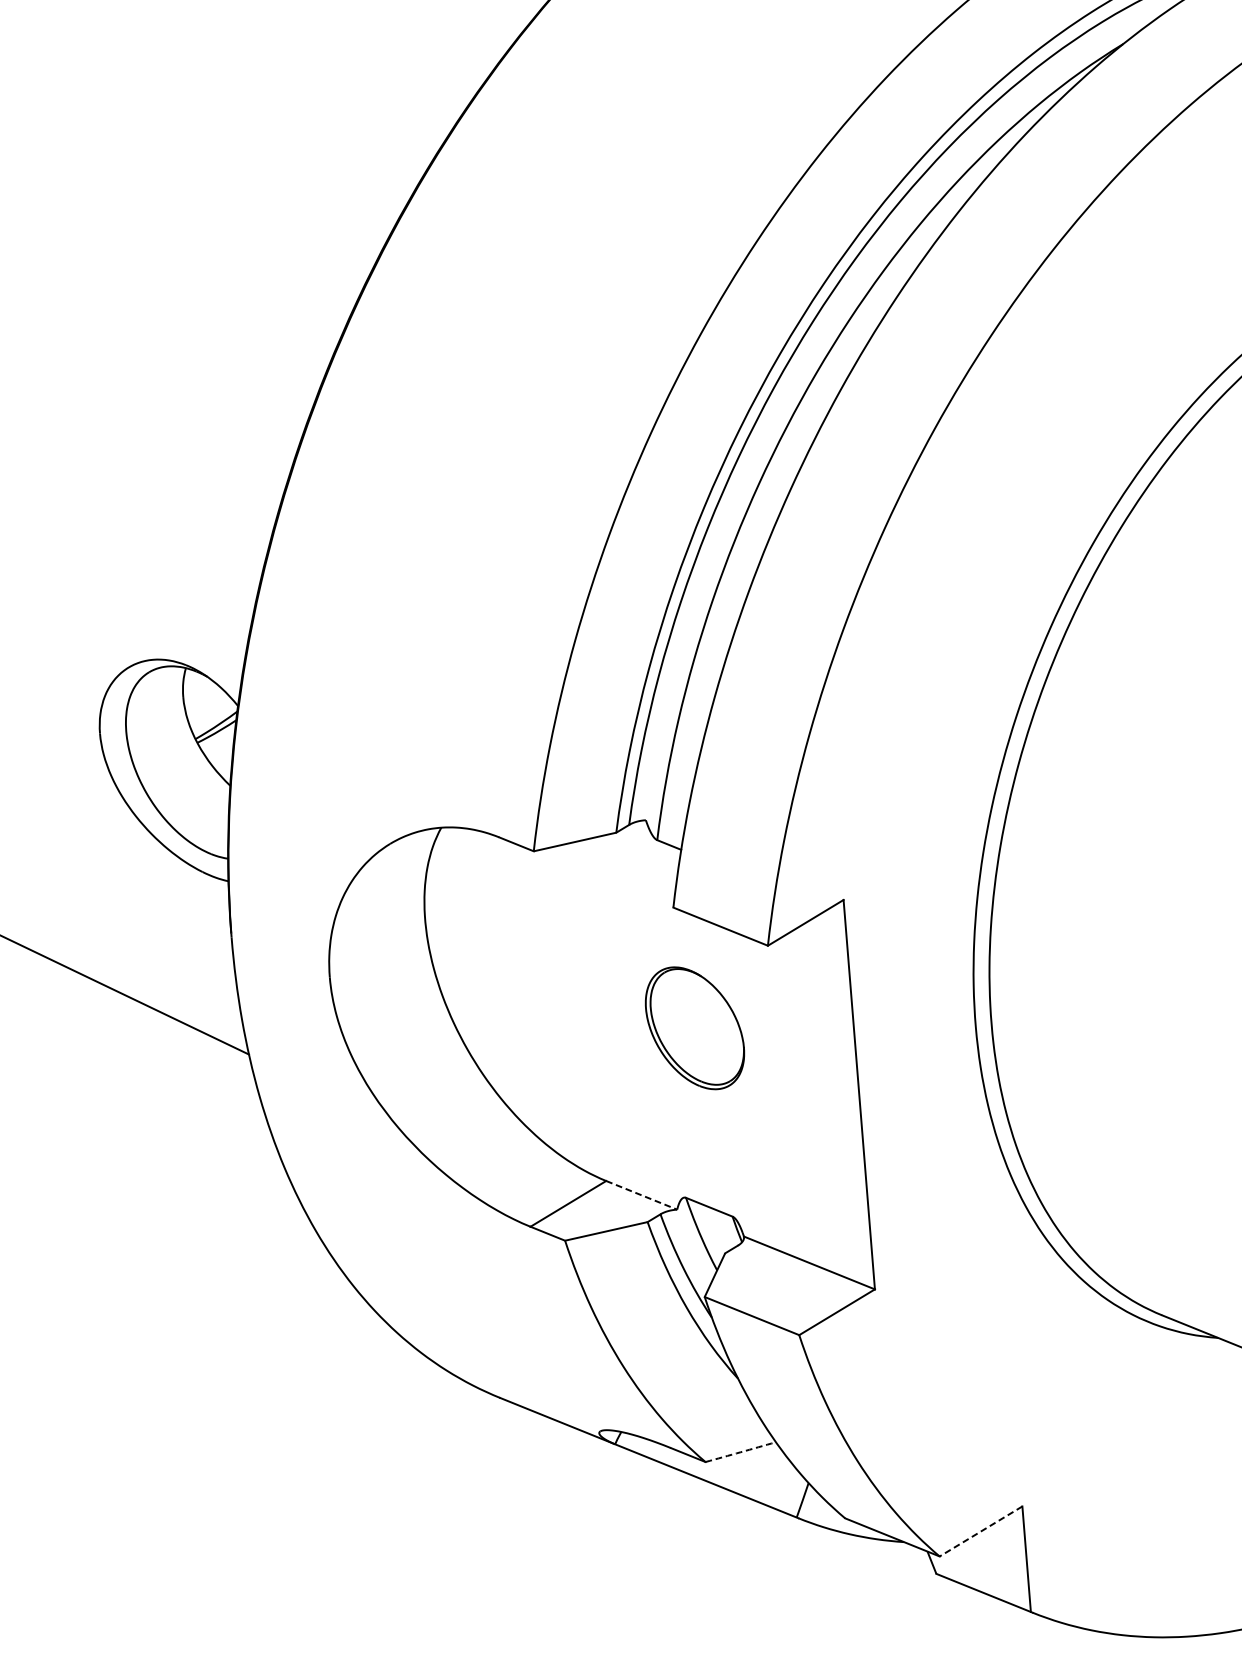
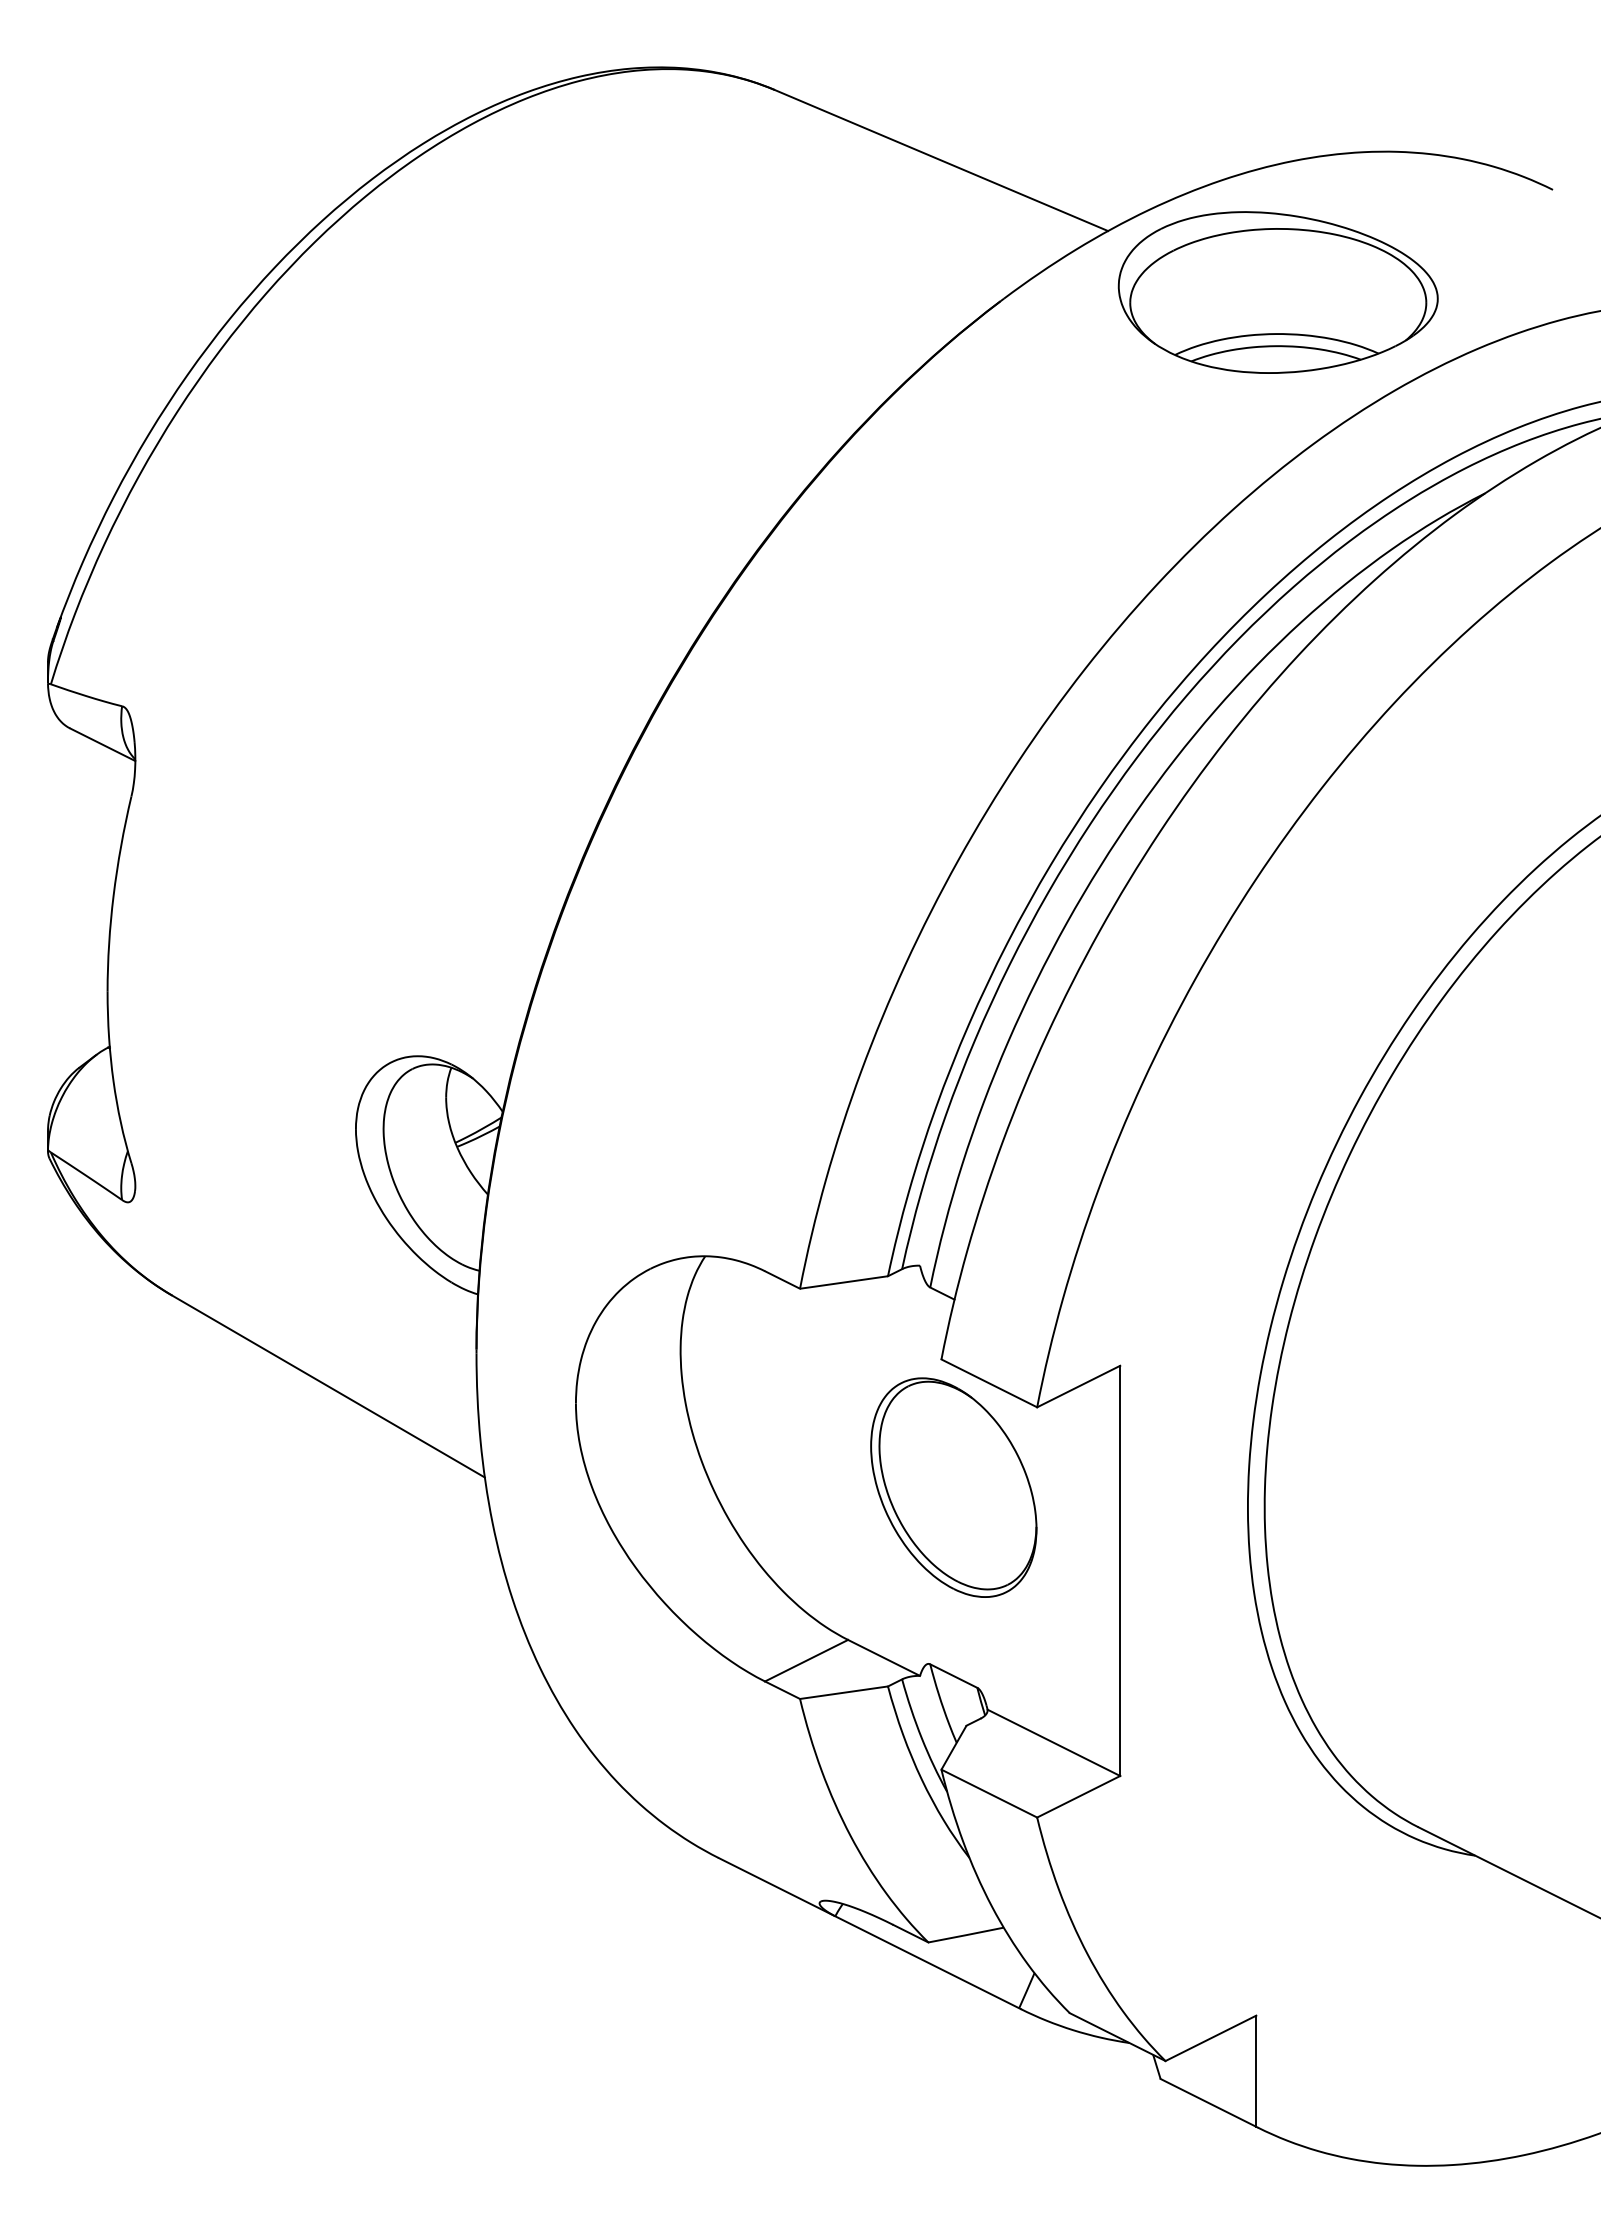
part: (694, 1028) -> (953, 1487), size x1.67
line: (642, 1195) -> (884, 1658), dashed -> solid
arc: (741, 1452) -> (966, 1935), dashed -> solid
line: (980, 1531) -> (1210, 2038), dashed -> solid

